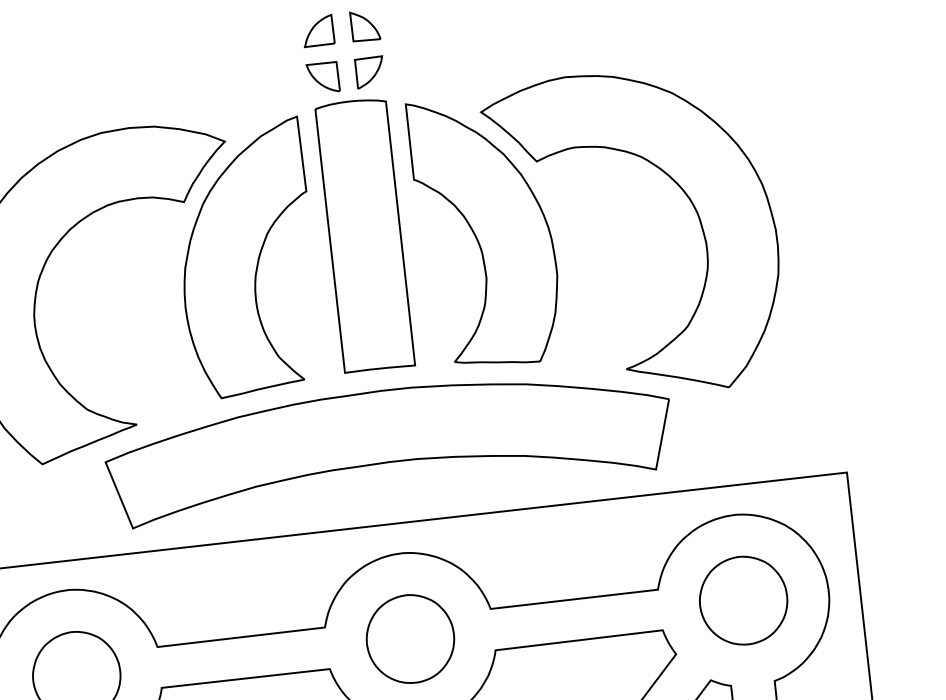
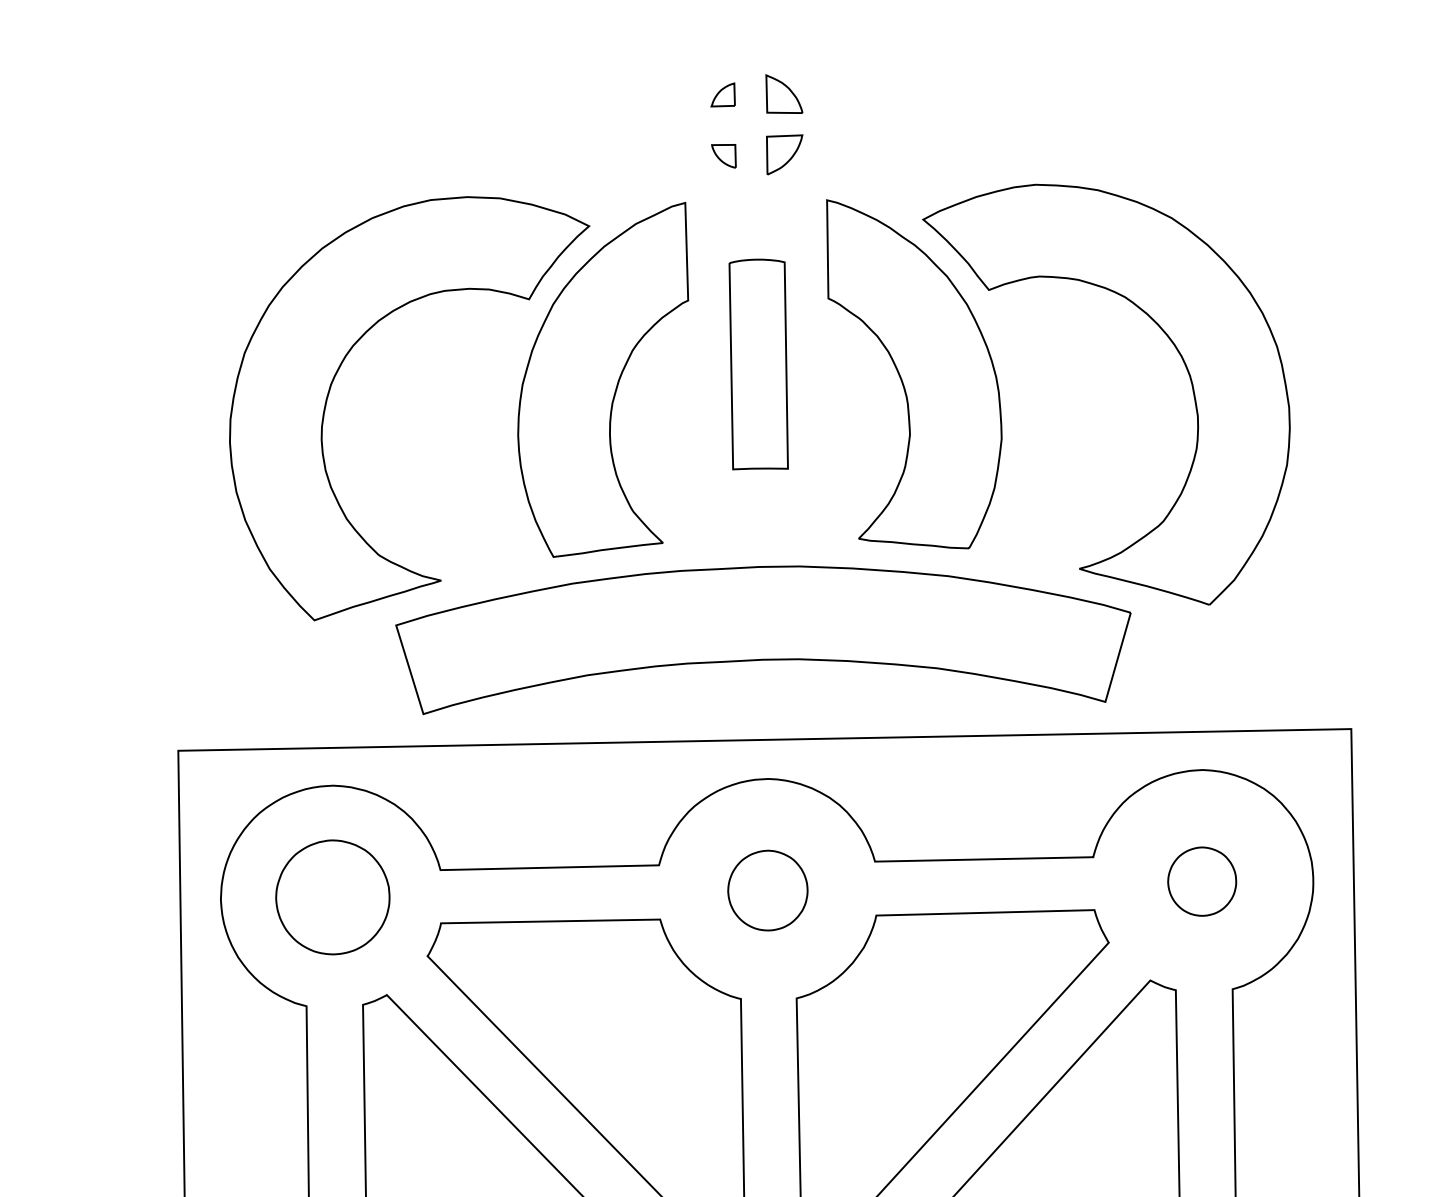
part: (317, 30) -> (722, 94), size x0.6
part: (323, 78) -> (723, 156), size x0.6
part: (365, 235) -> (758, 364), size x0.6
part: (742, 600) -> (1201, 881), size x0.6
part: (410, 638) -> (767, 890), size x0.7

